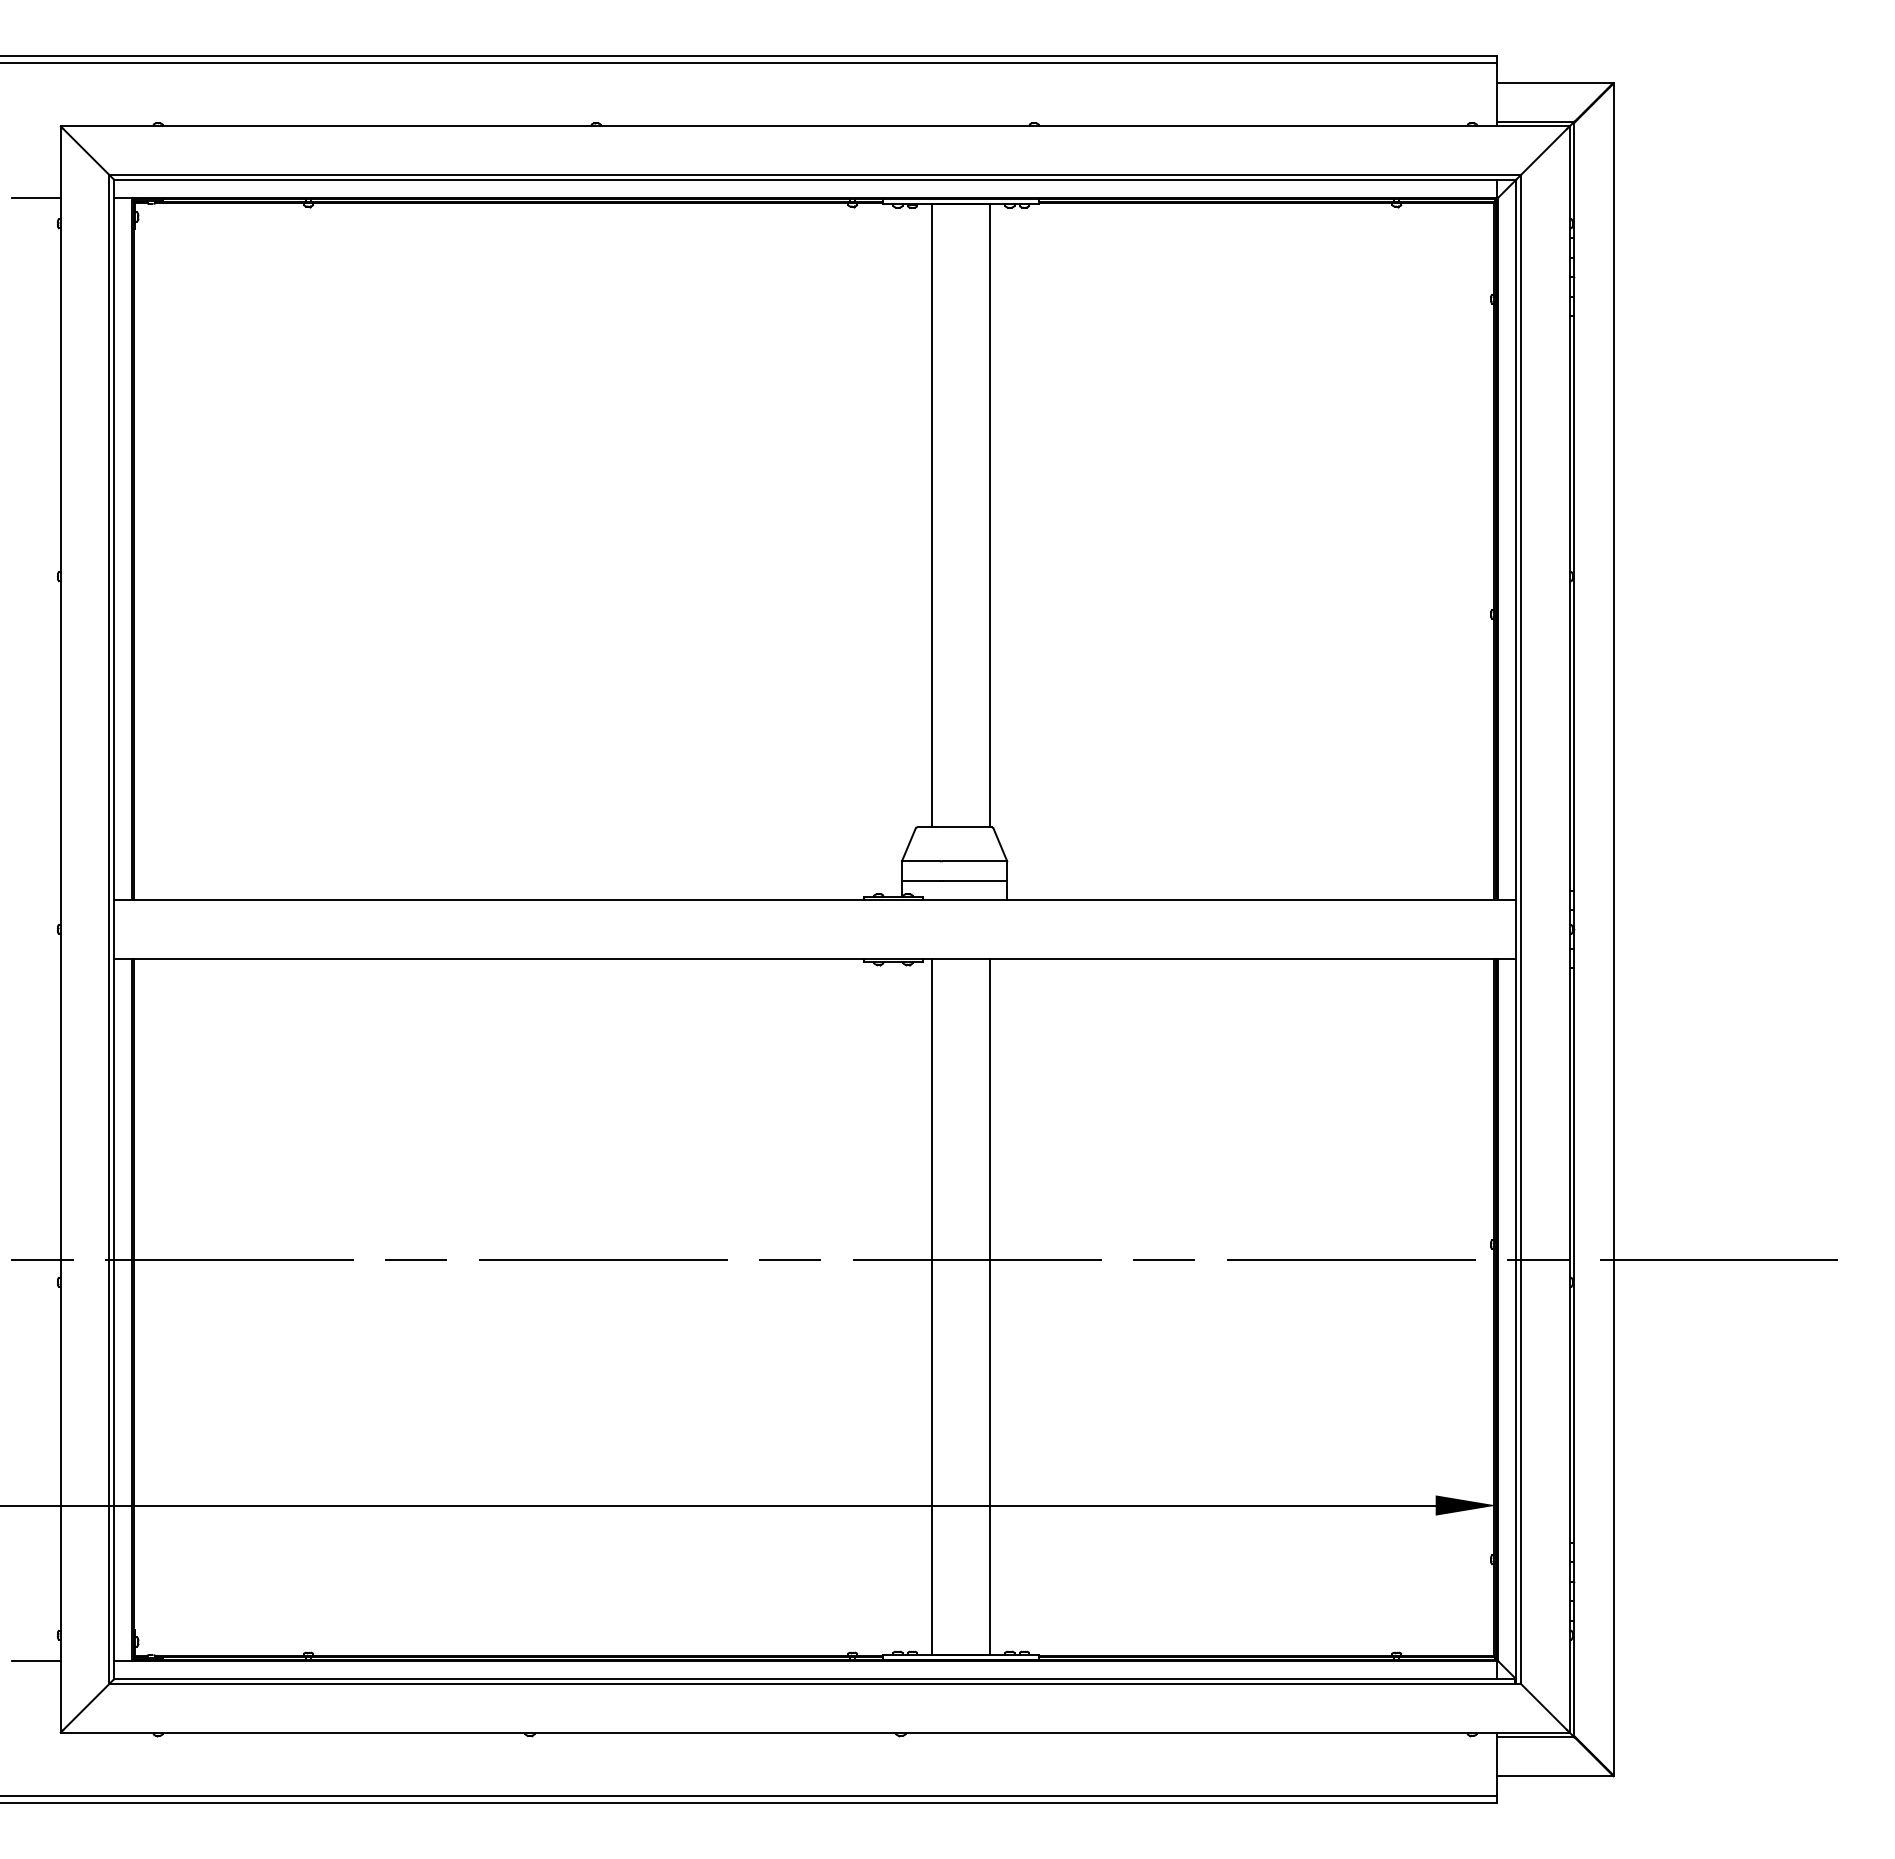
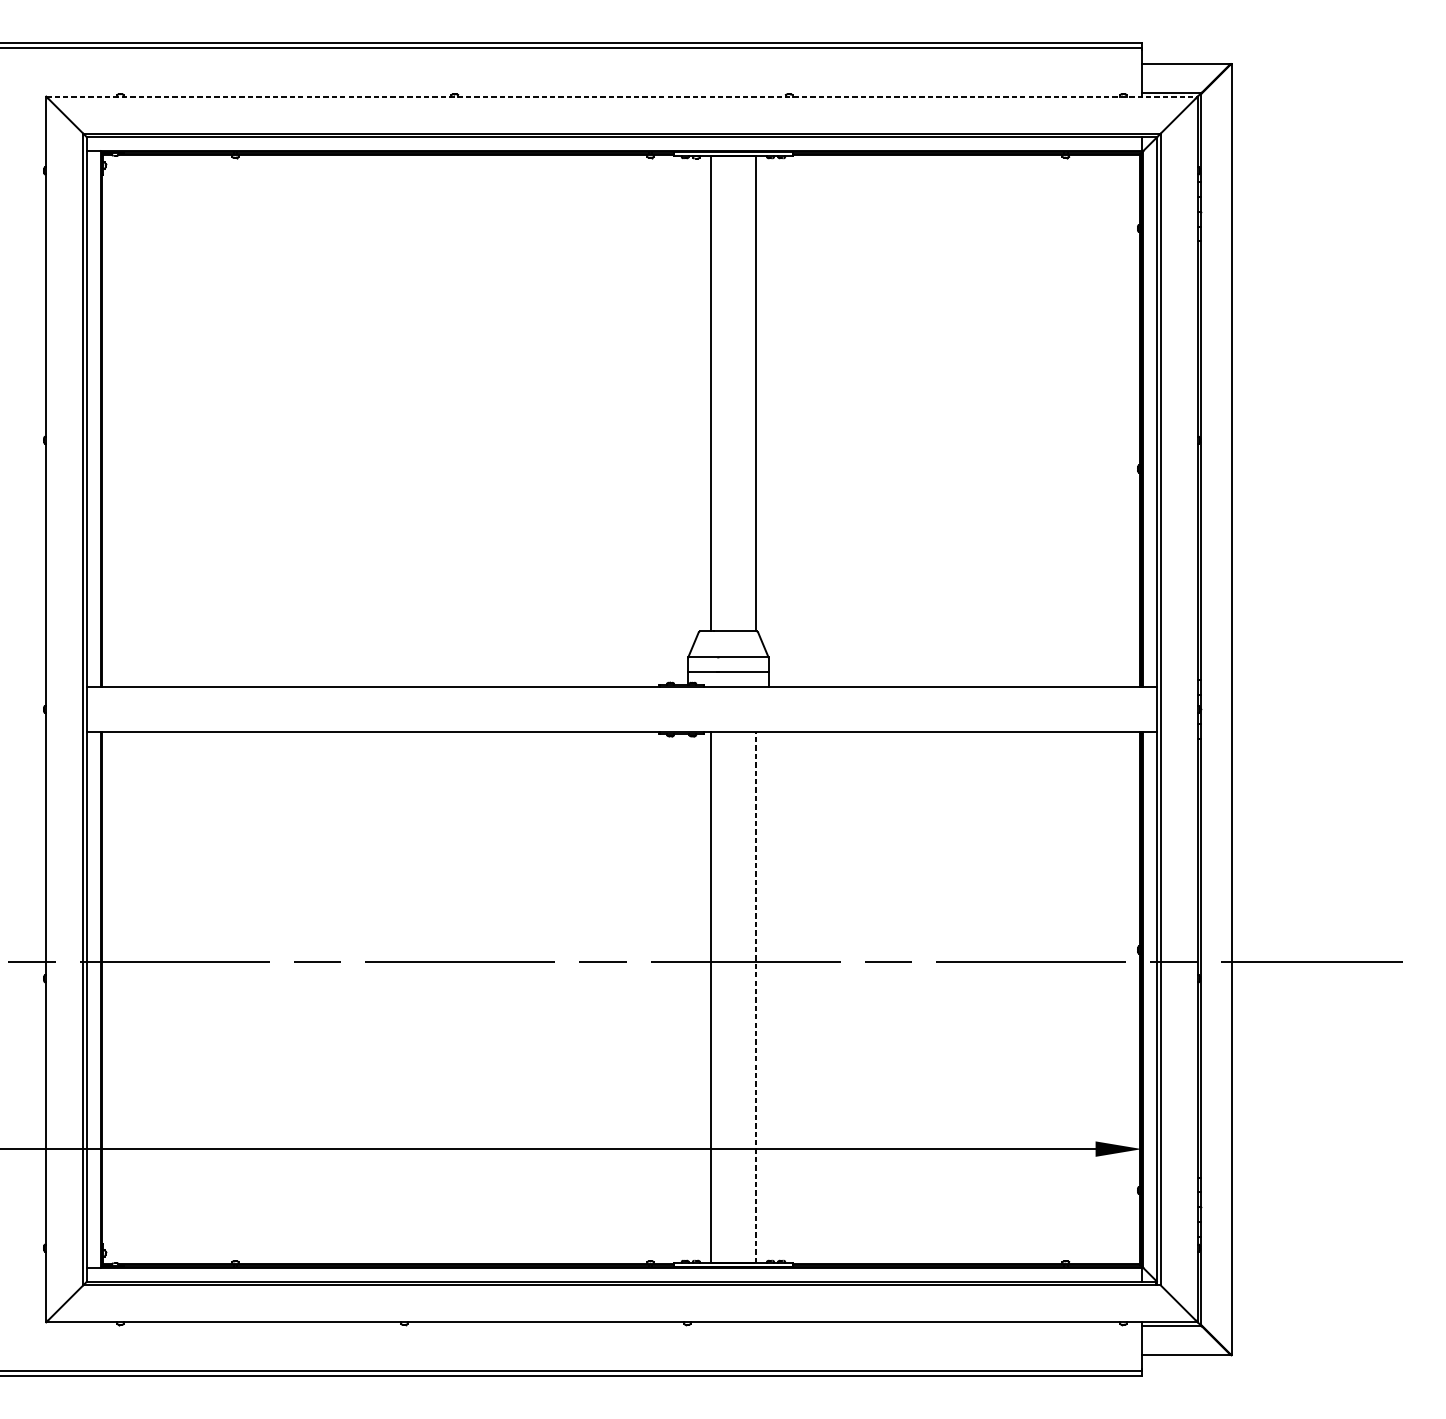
line: (815, 126) -> (622, 96), solid -> dashed
line: (36, 197) -> (27, 150), removed
line: (990, 1306) -> (755, 997), solid -> dashed
line: (36, 1660) -> (27, 1267), removed

